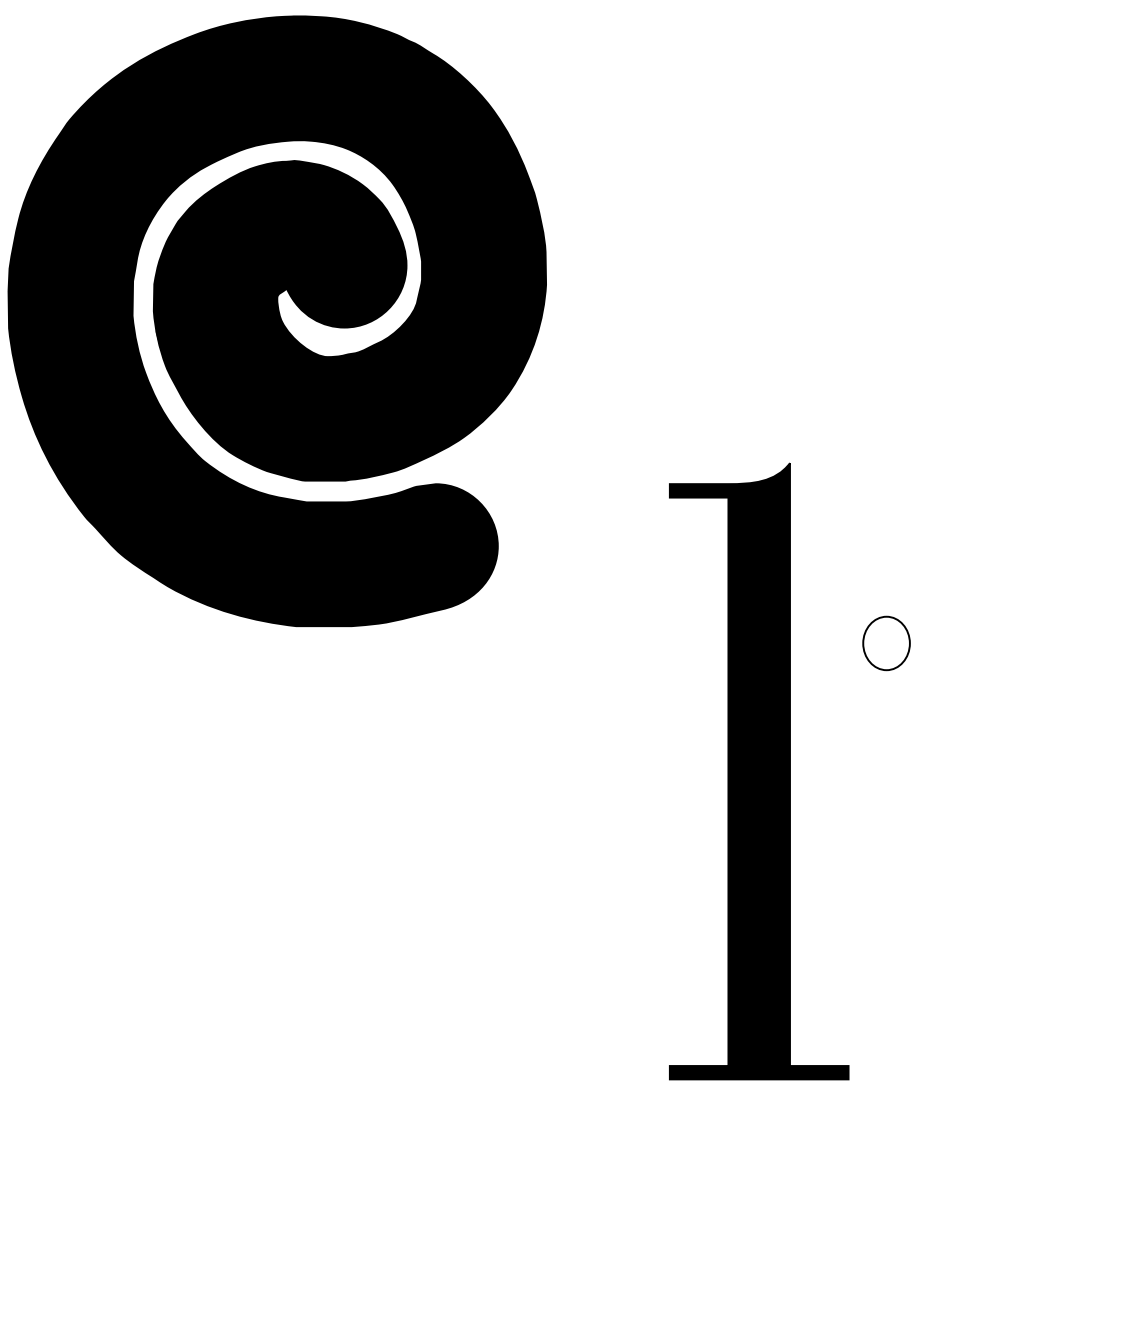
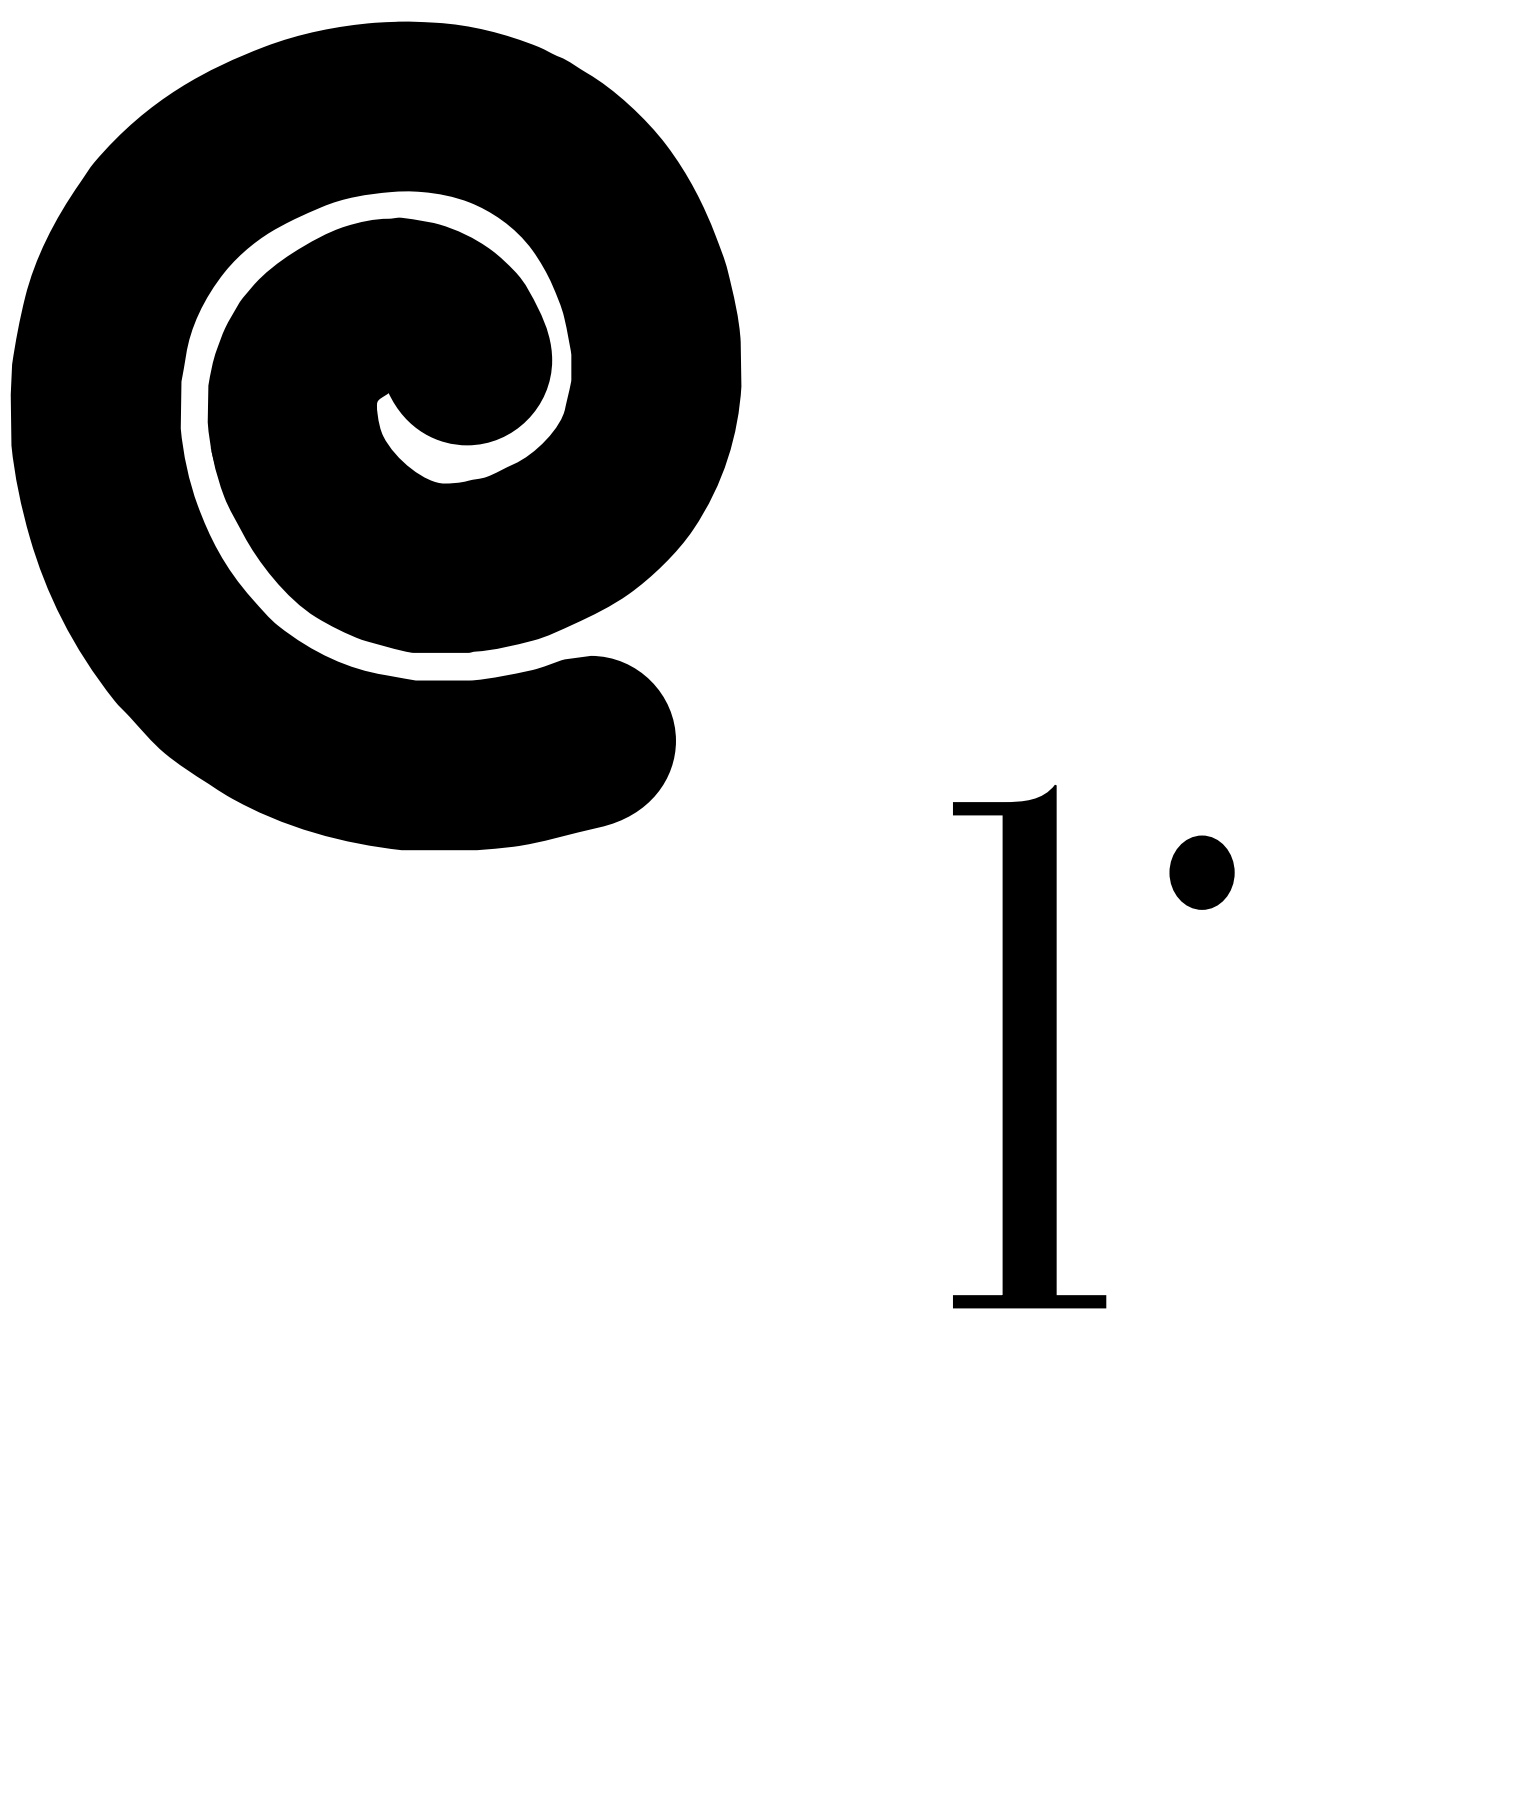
fill: (886, 643) -> (1201, 872), added
part: (759, 771) -> (1029, 1046), size x0.62

